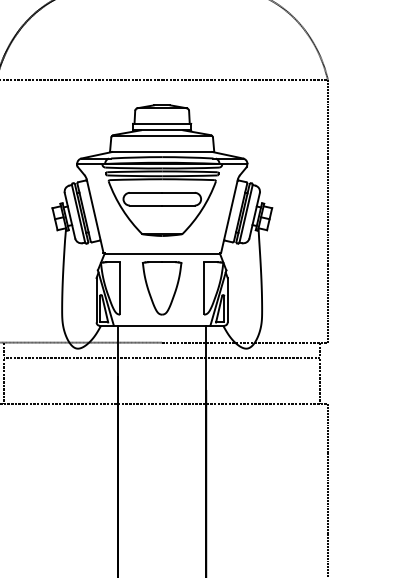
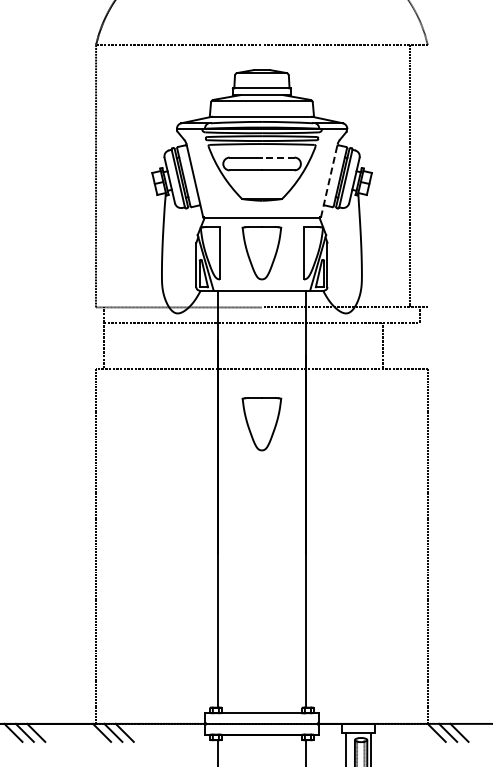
line: (177, 192) -> (277, 157), solid -> dashed
line: (327, 211) -> (409, 176), moved
line: (229, 215) -> (329, 180), solid -> dashed
line: (320, 380) -> (383, 345), moved
part: (161, 459) -> (261, 424), added

